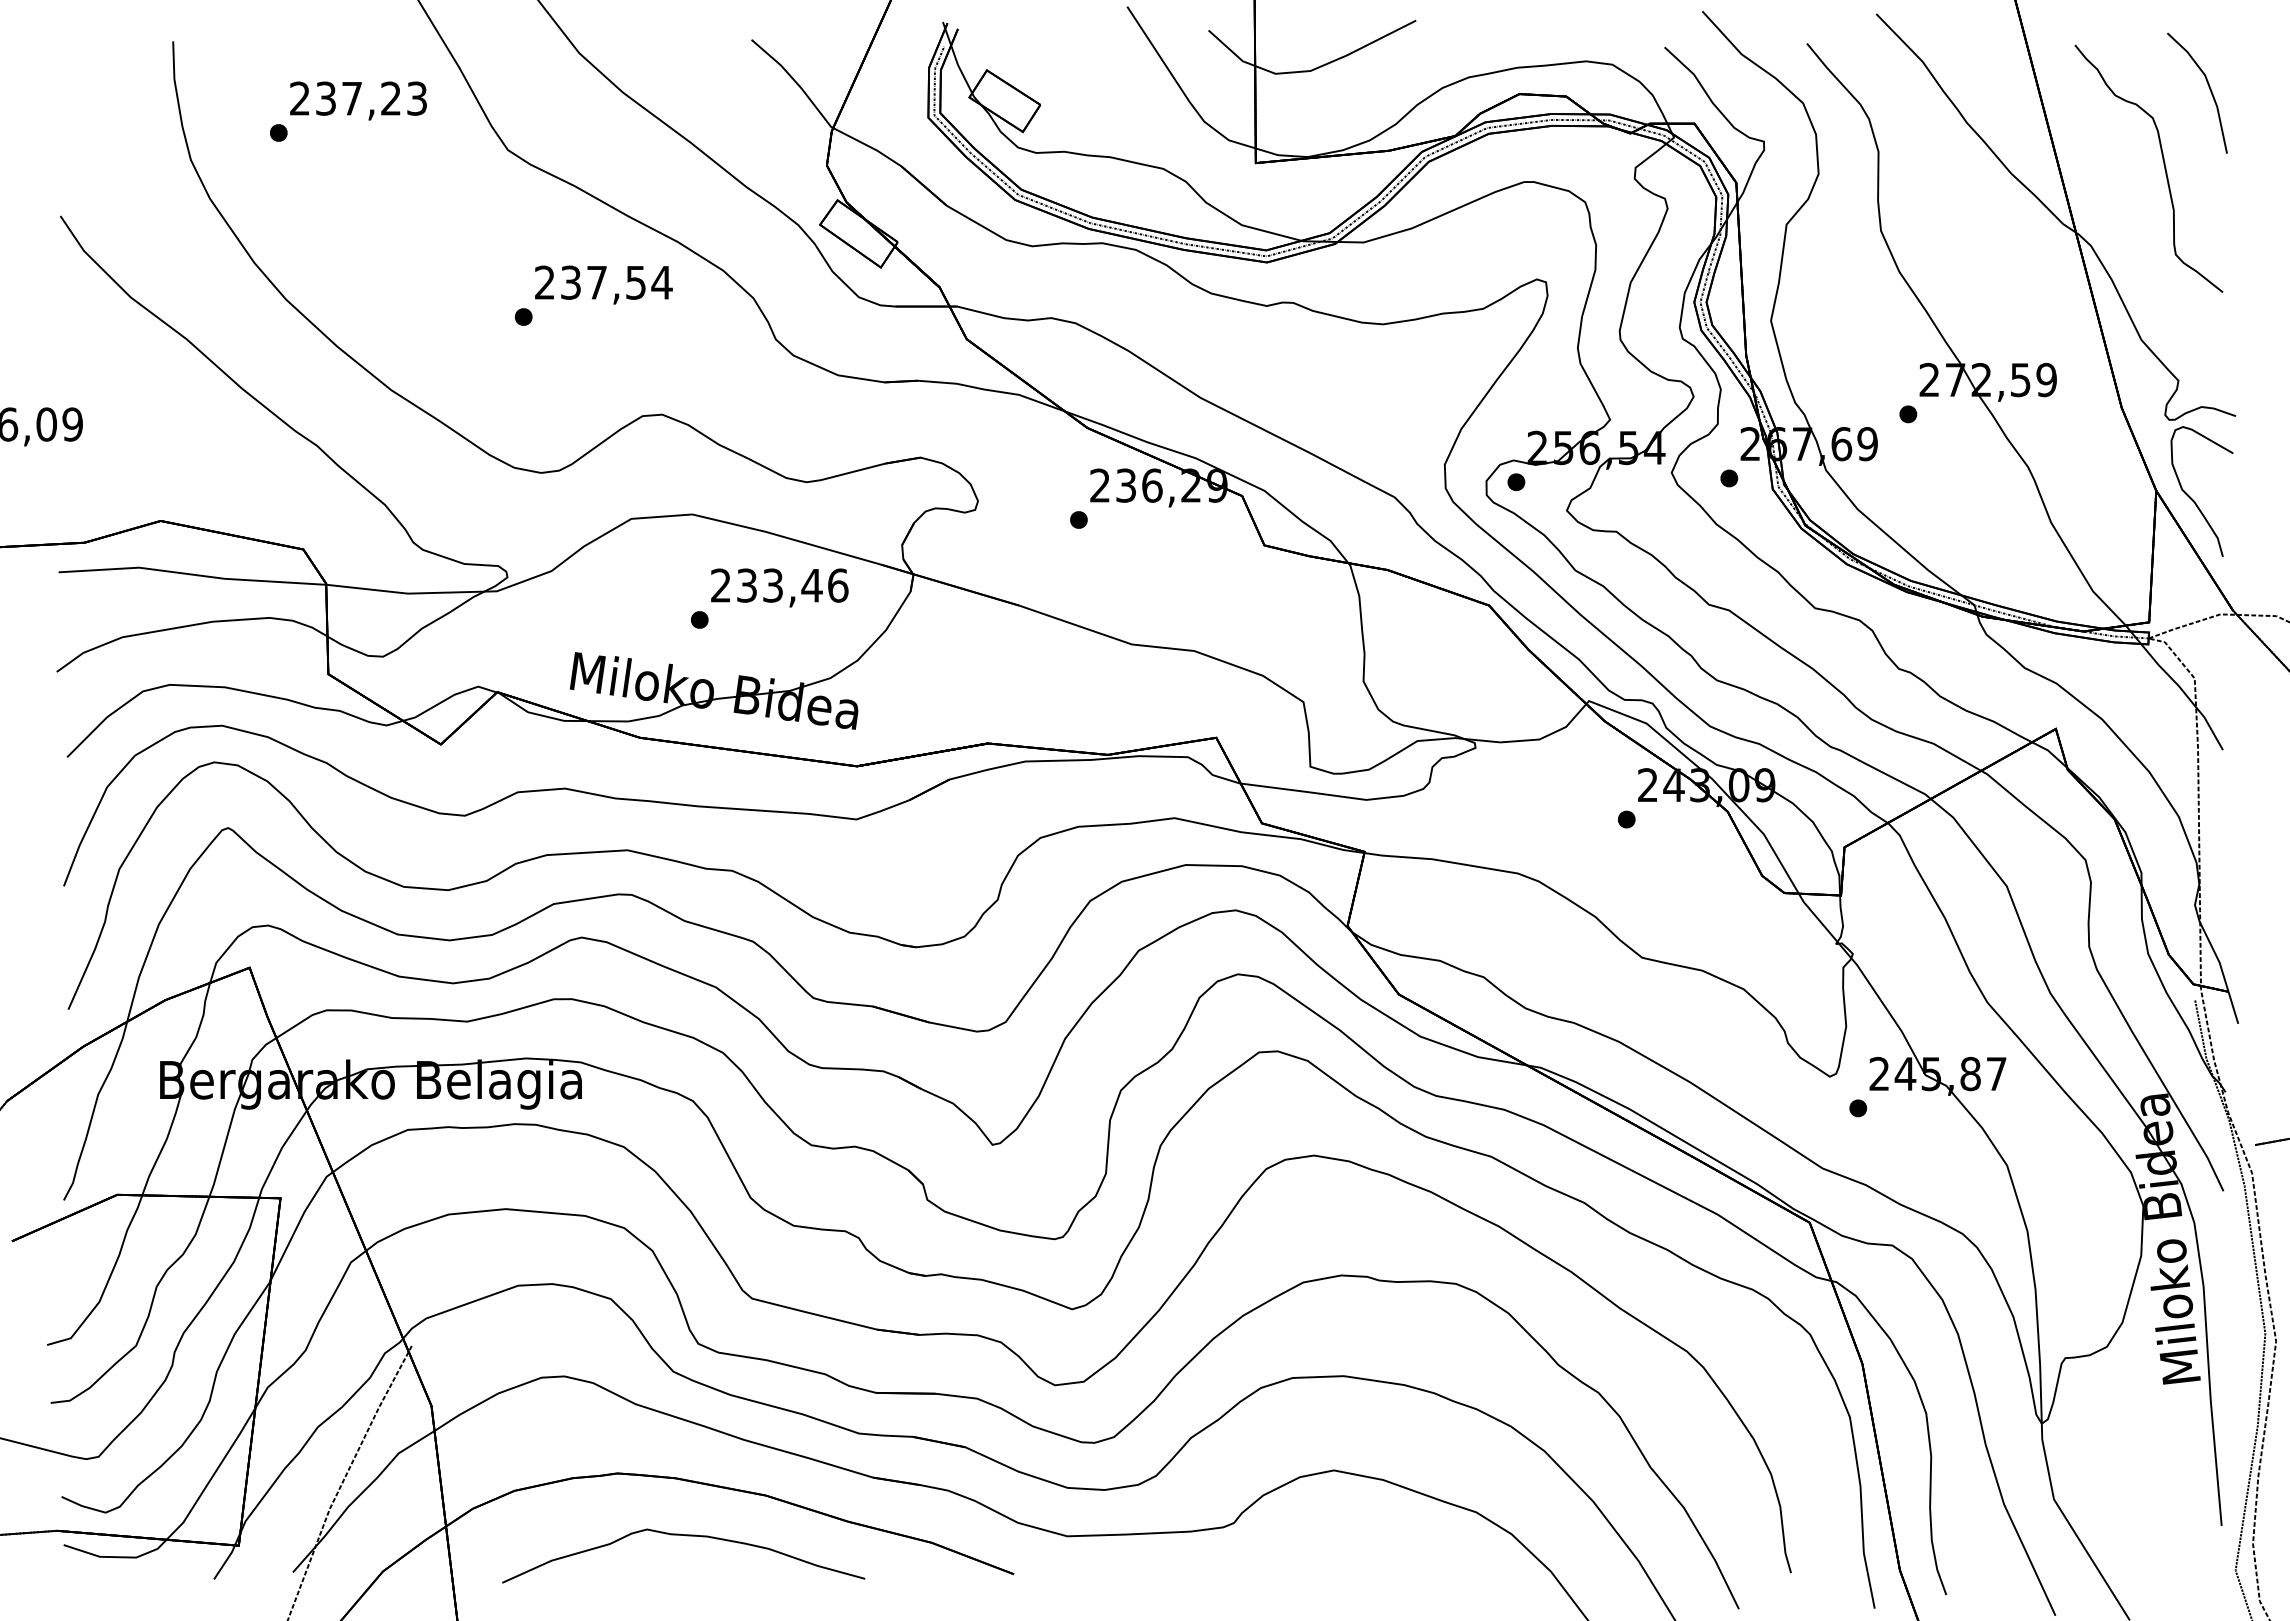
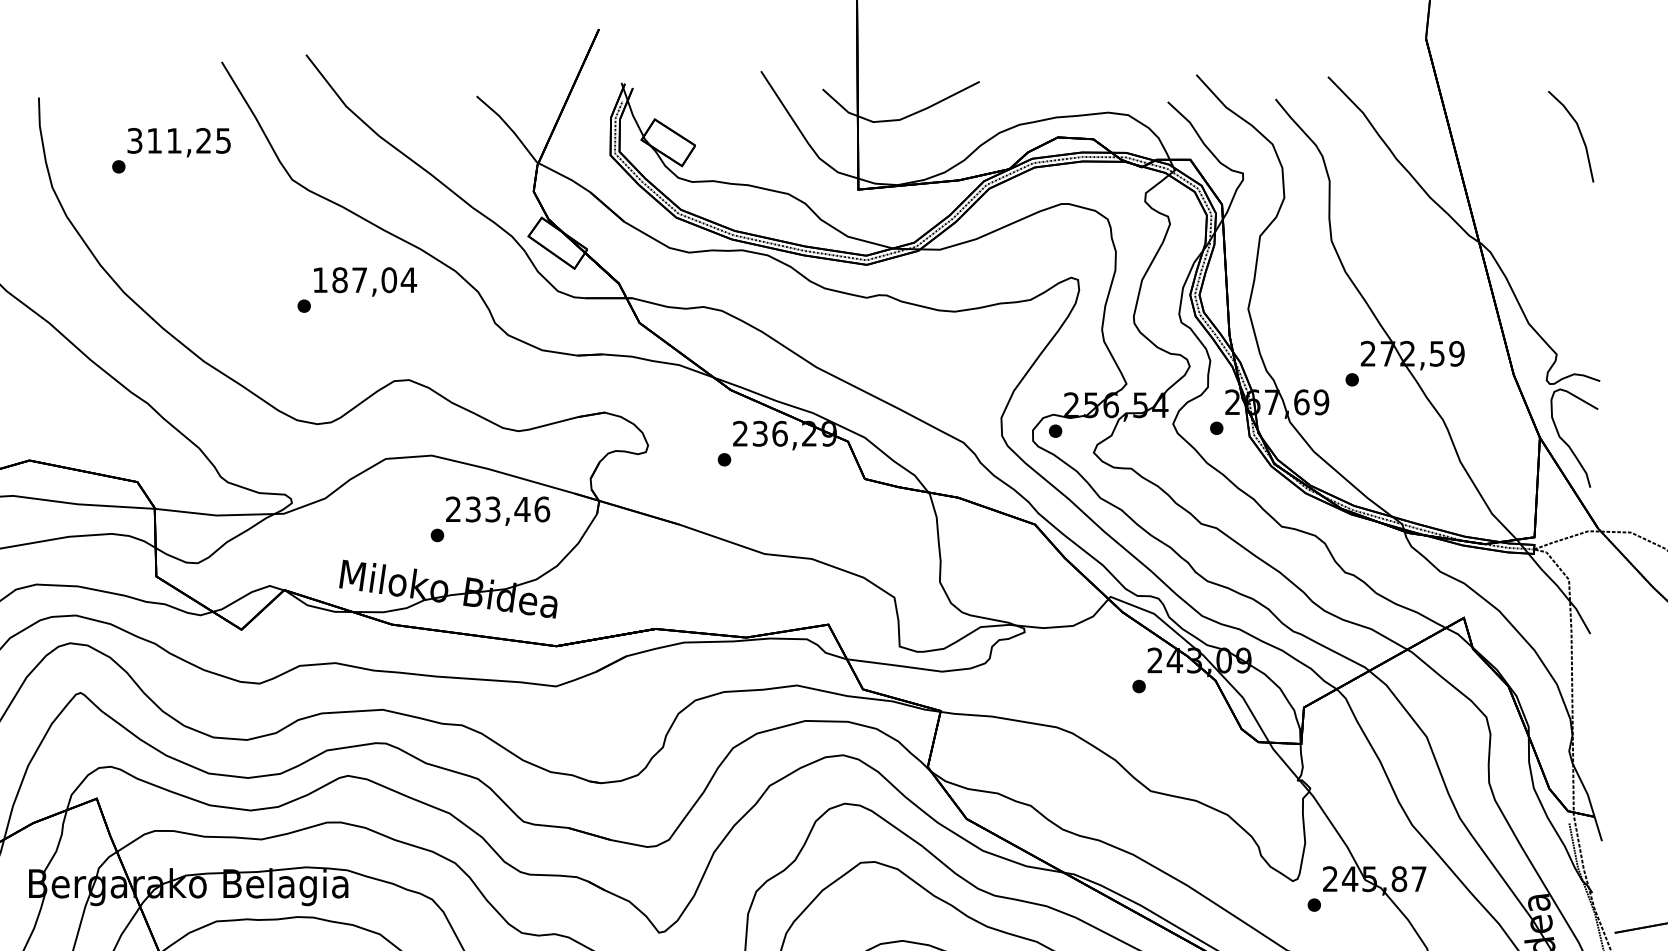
text: (358, 98) -> (179, 140), 237,23 -> 311,25
curve: (2163, 165) -> (1545, 191), removed
text: (590, 282) -> (354, 280), 237,54 -> 187,04

